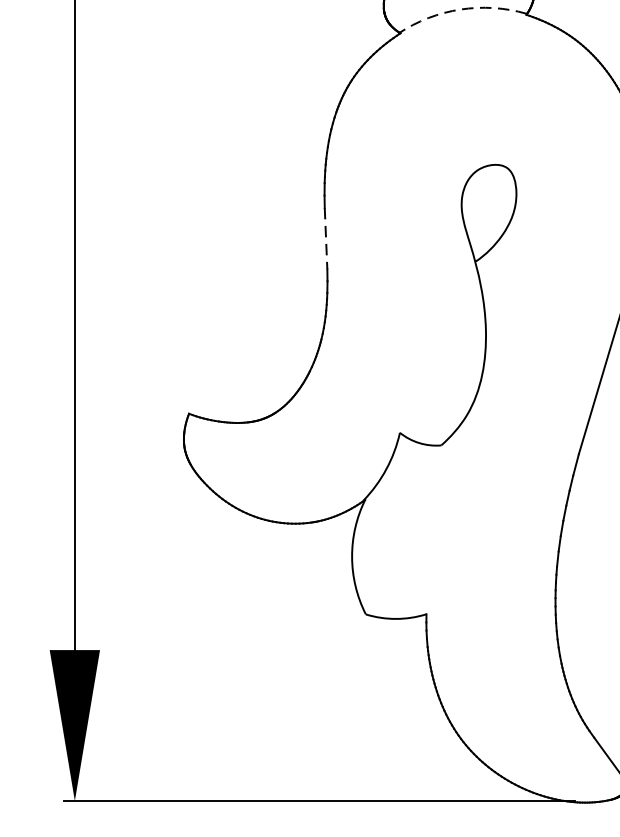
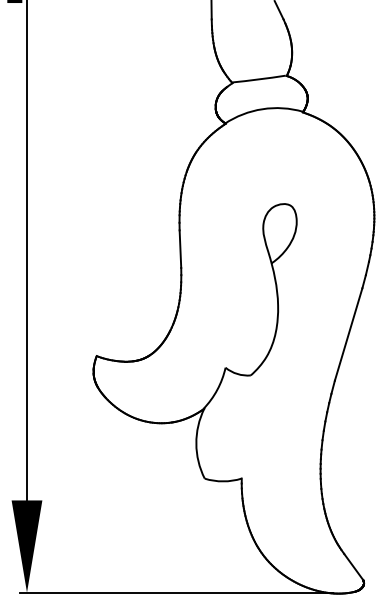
arc: (460, 10) -> (262, 109), dashed -> solid
line: (326, 239) -> (180, 249), dashed -> solid

